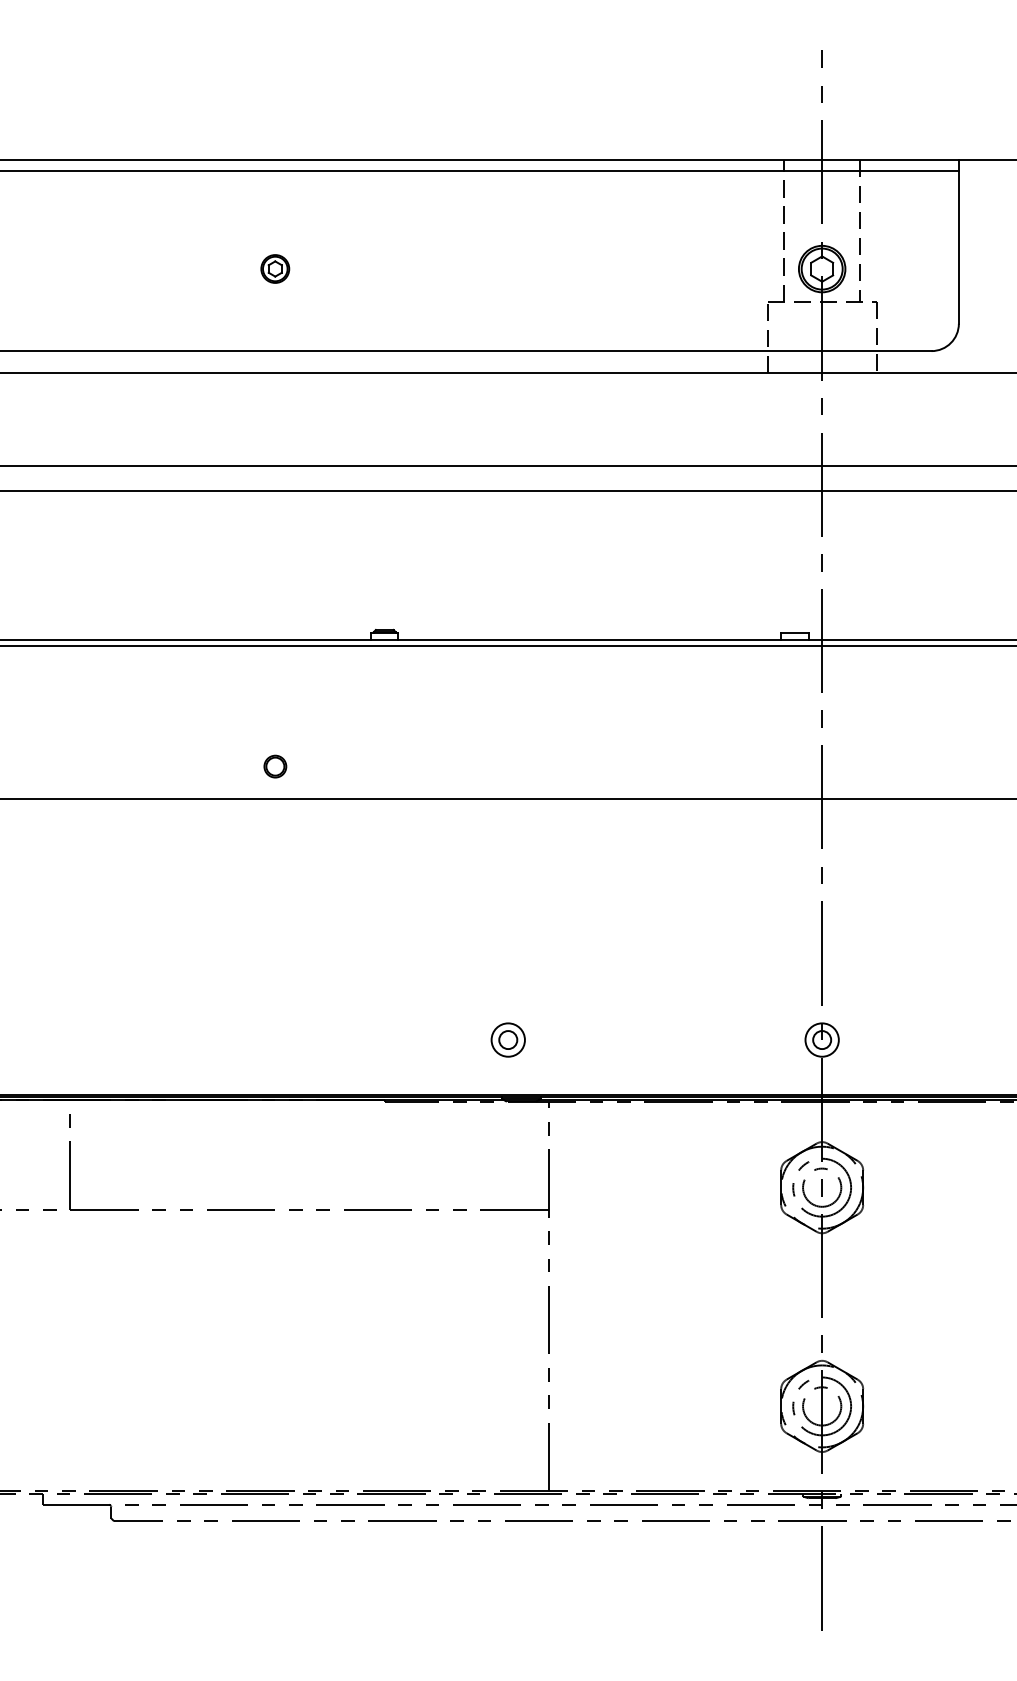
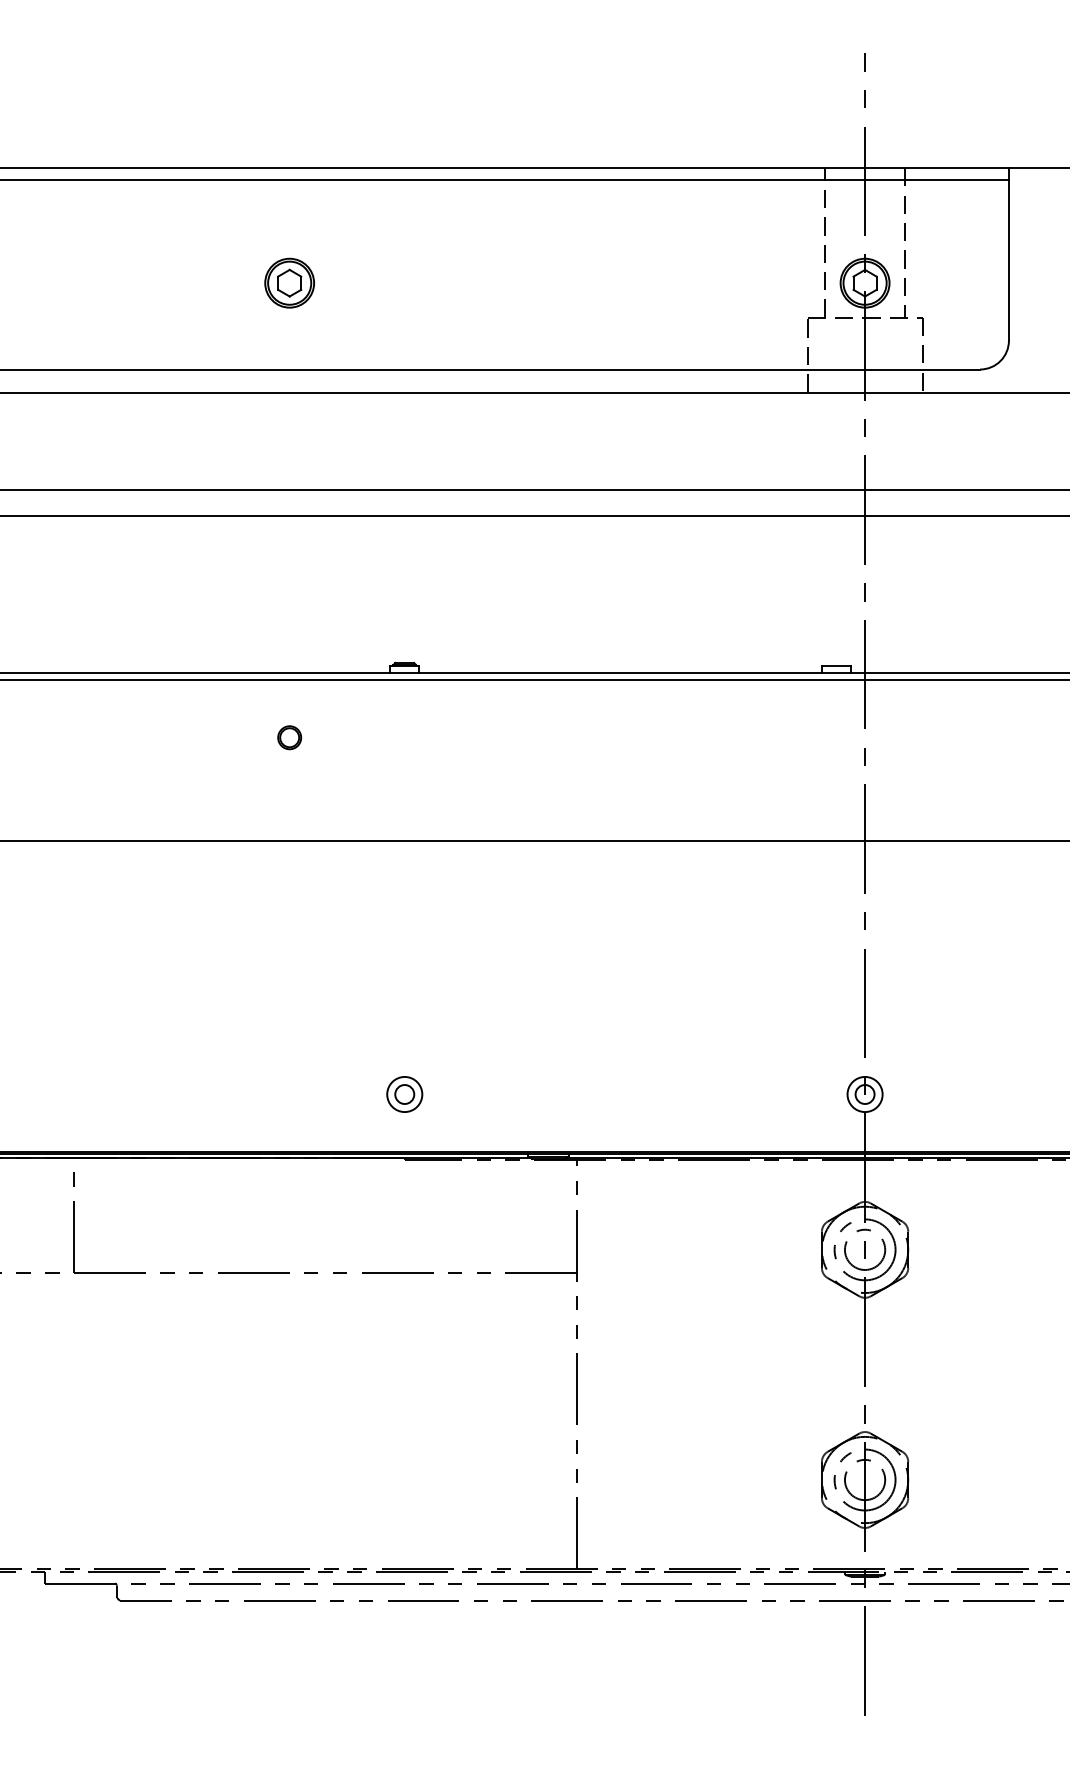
part: (275, 268) -> (289, 282), size x1.67
part: (275, 766) -> (289, 737), moved
part: (508, 1040) -> (404, 1094), moved

